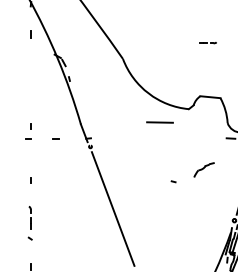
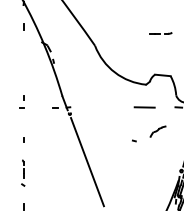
part: (207, 42) -> (160, 33), size x1.67
line: (159, 122) -> (144, 107), moved
line: (55, 138) -> (55, 107), moved

